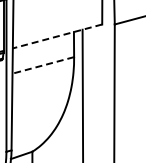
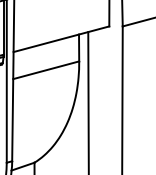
line: (57, 36) -> (61, 39), dashed -> solid
line: (43, 65) -> (46, 70), dashed -> solid

